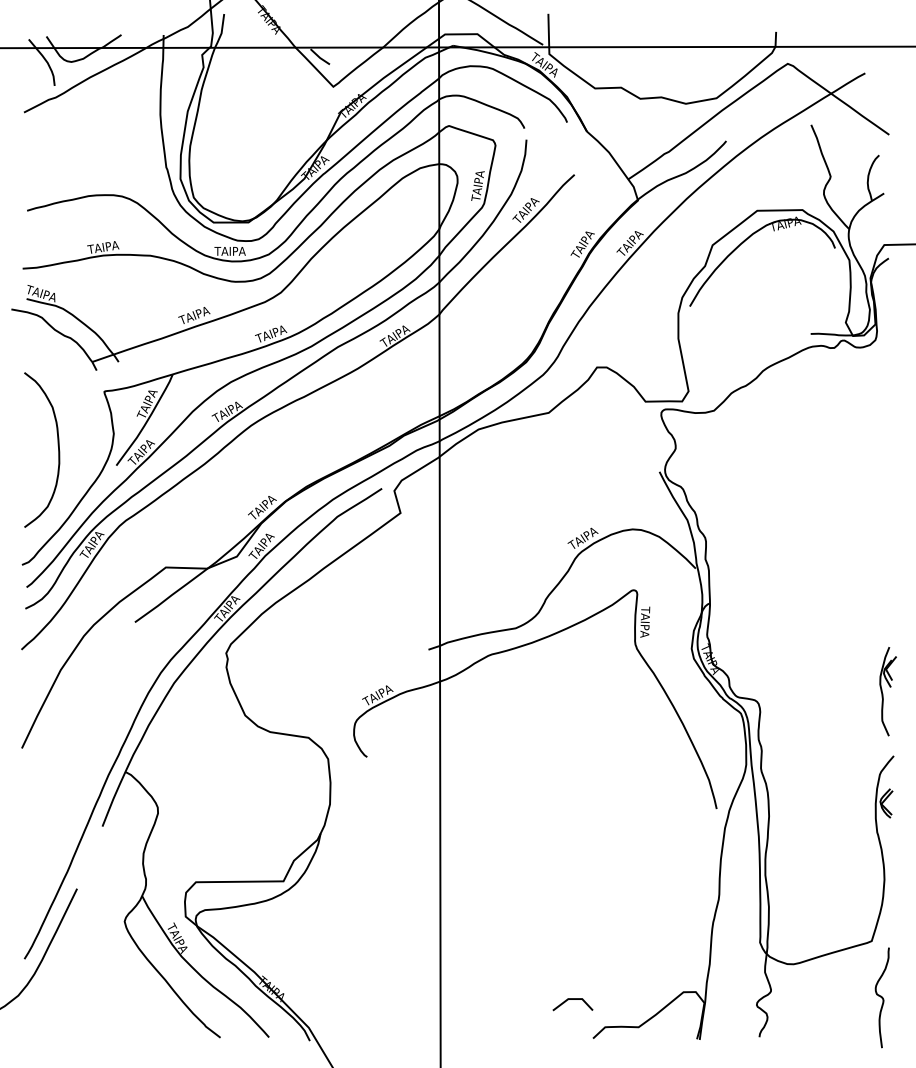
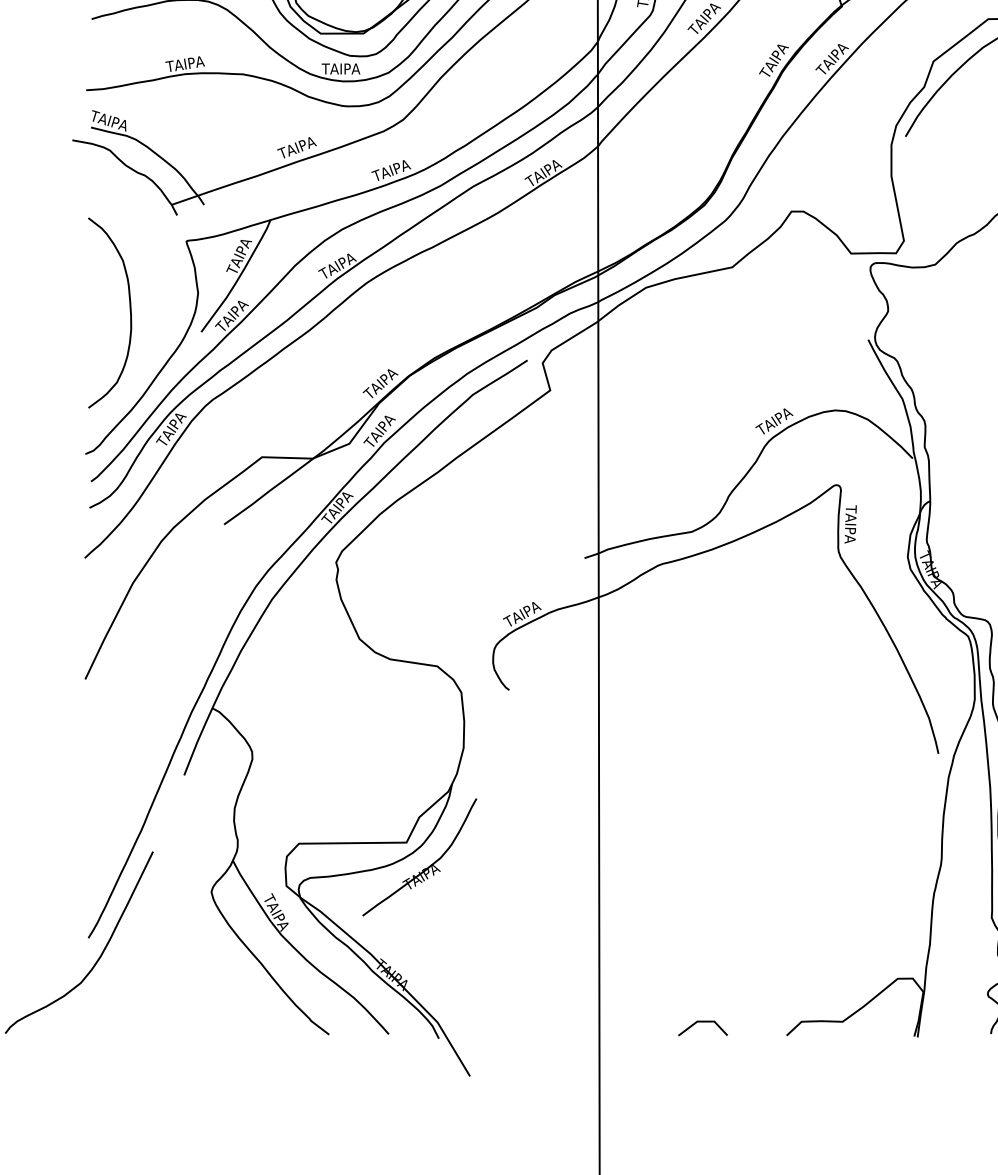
part: (297, 902) -> (423, 868), added
line: (572, 999) -> (702, 1022), moved

